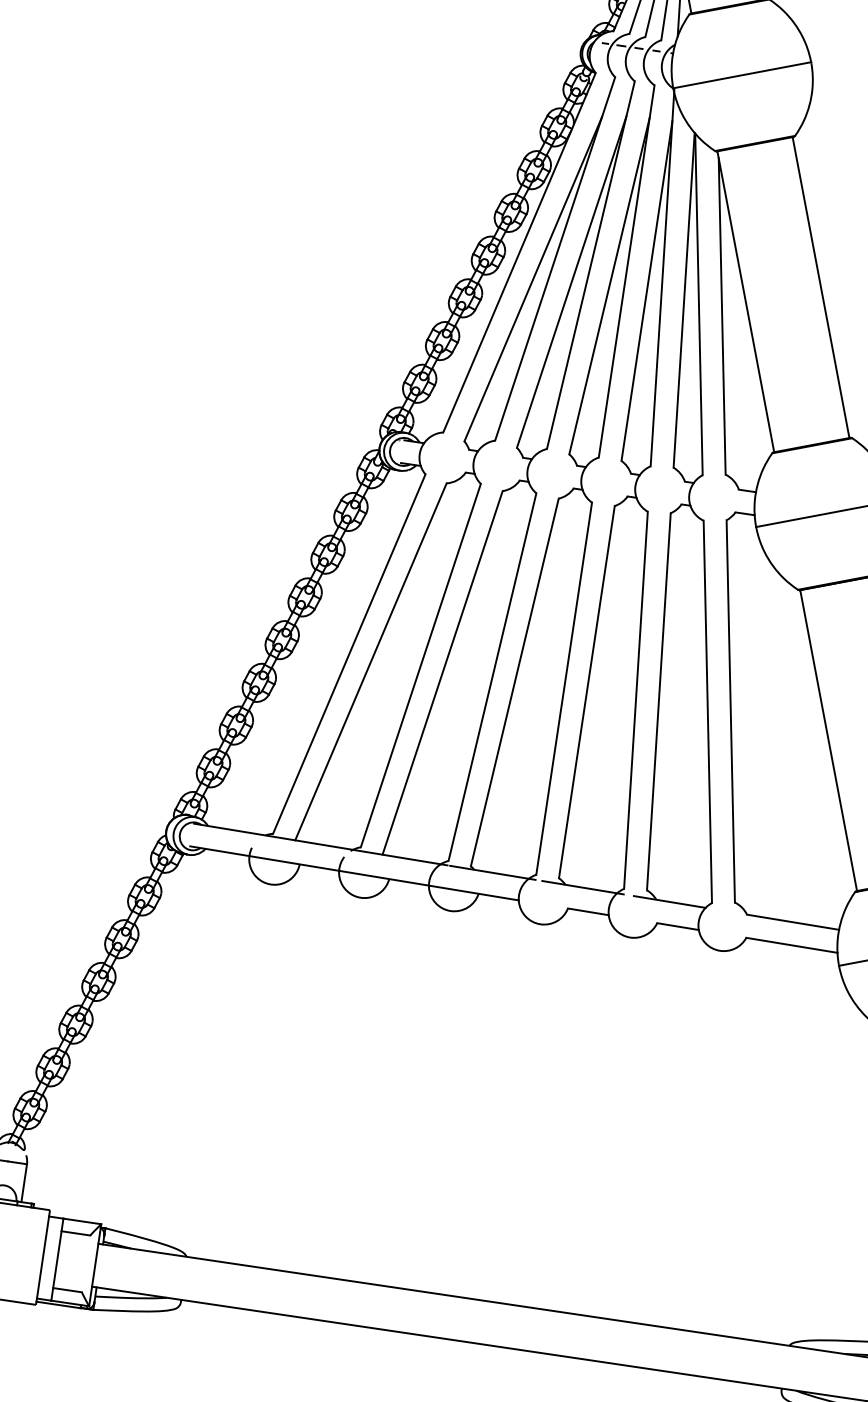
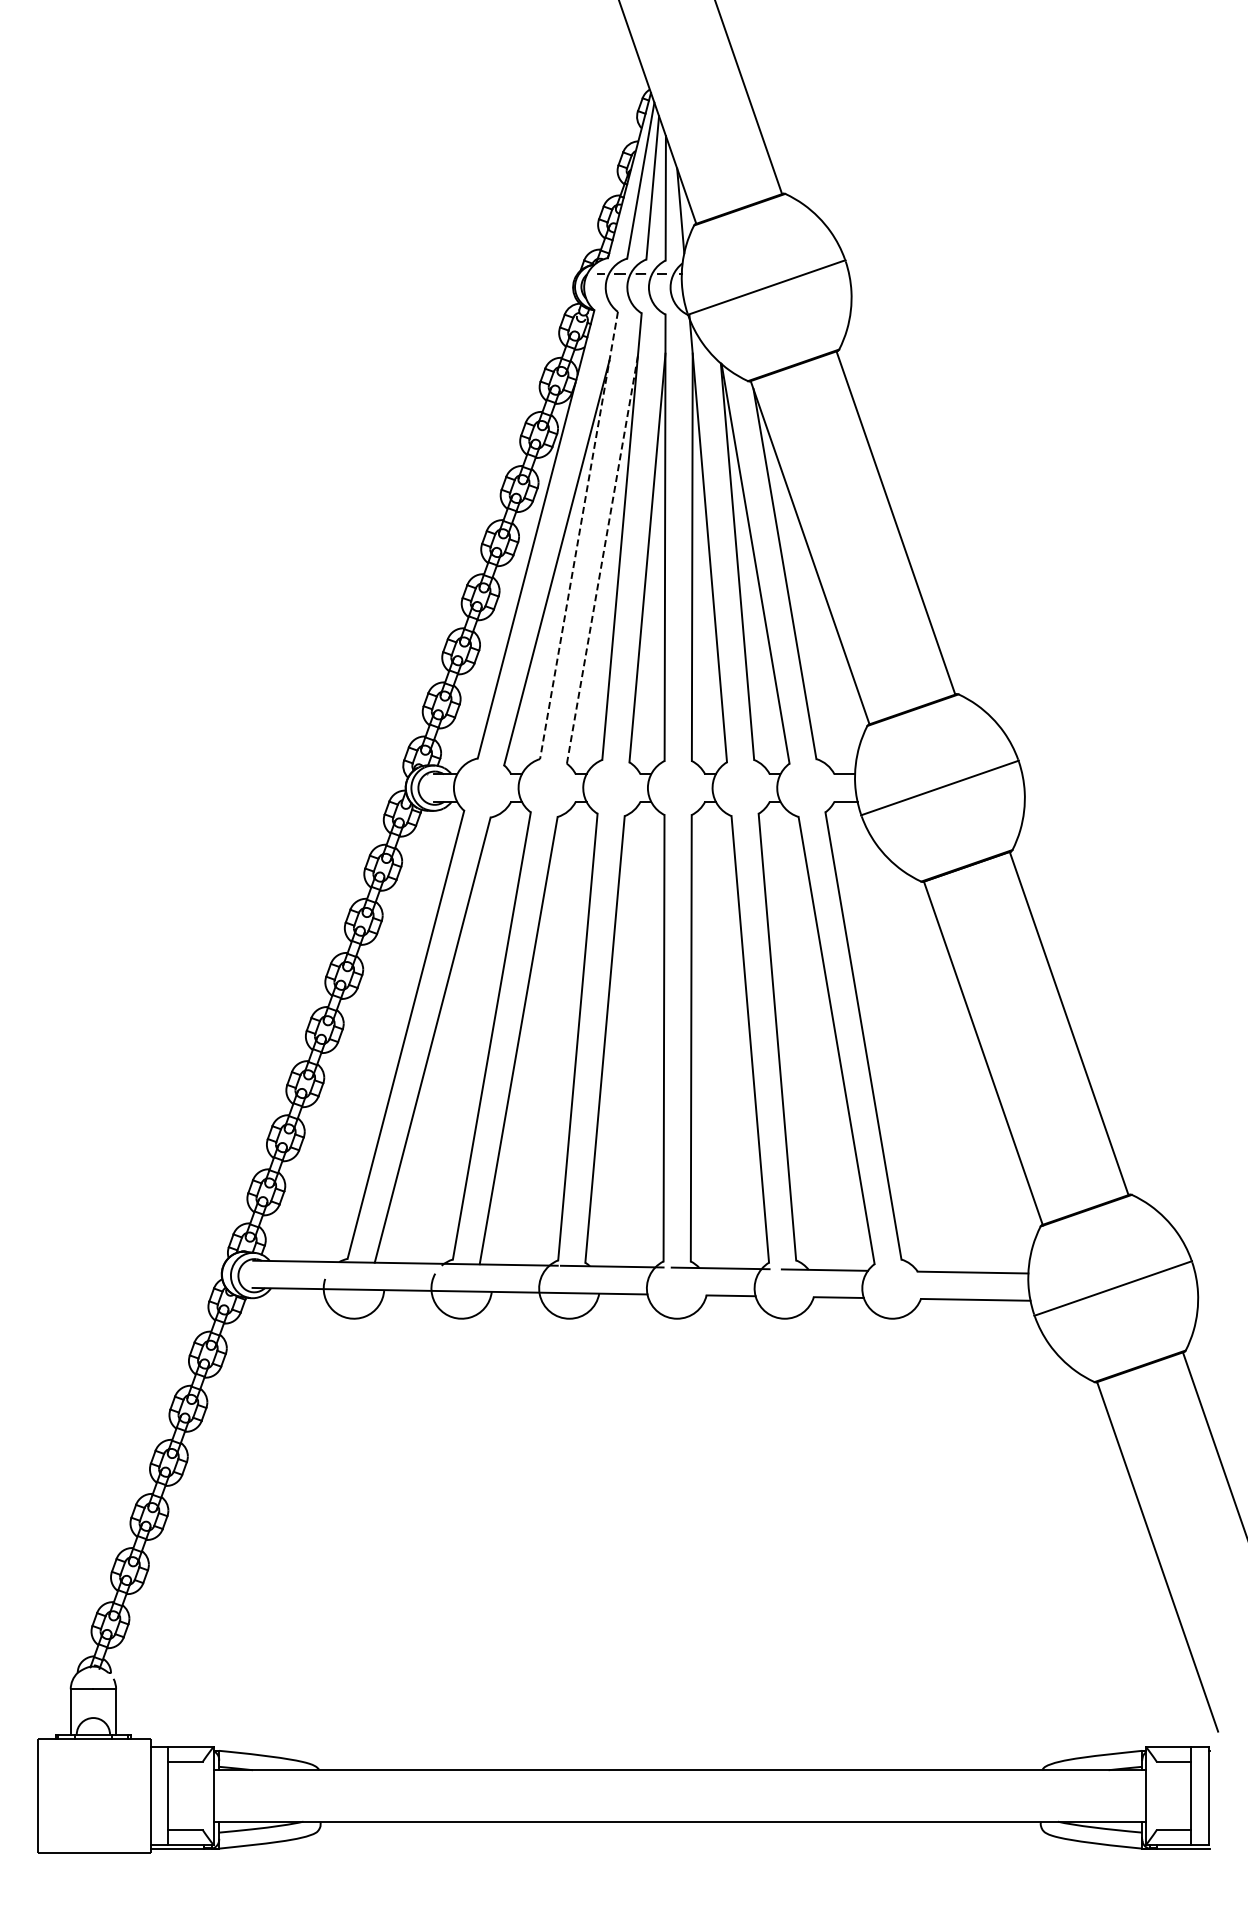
line: (555, 259) -> (579, 535), solid -> dashed
line: (571, 281) -> (602, 559), solid -> dashed

